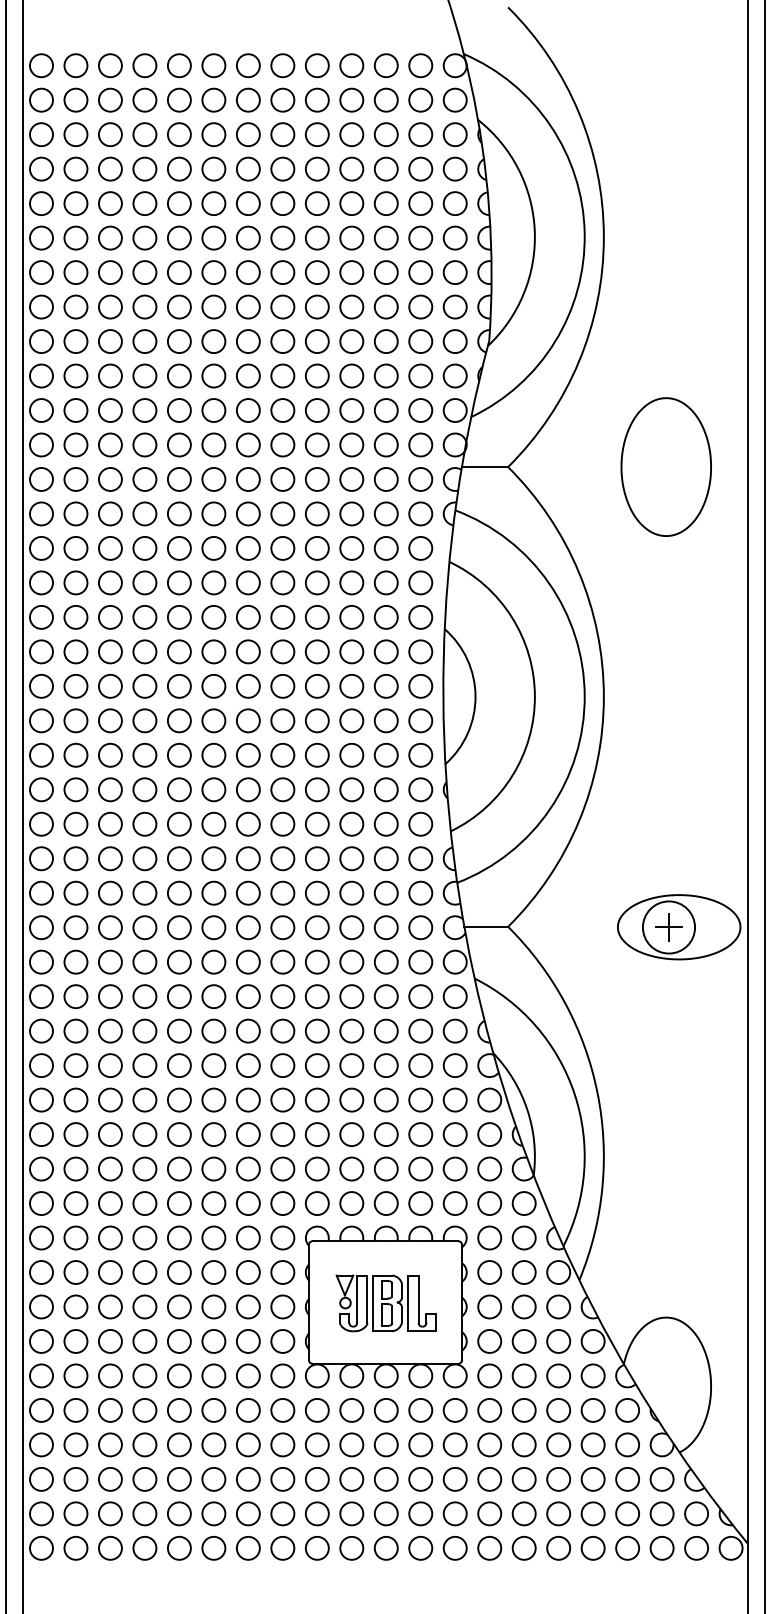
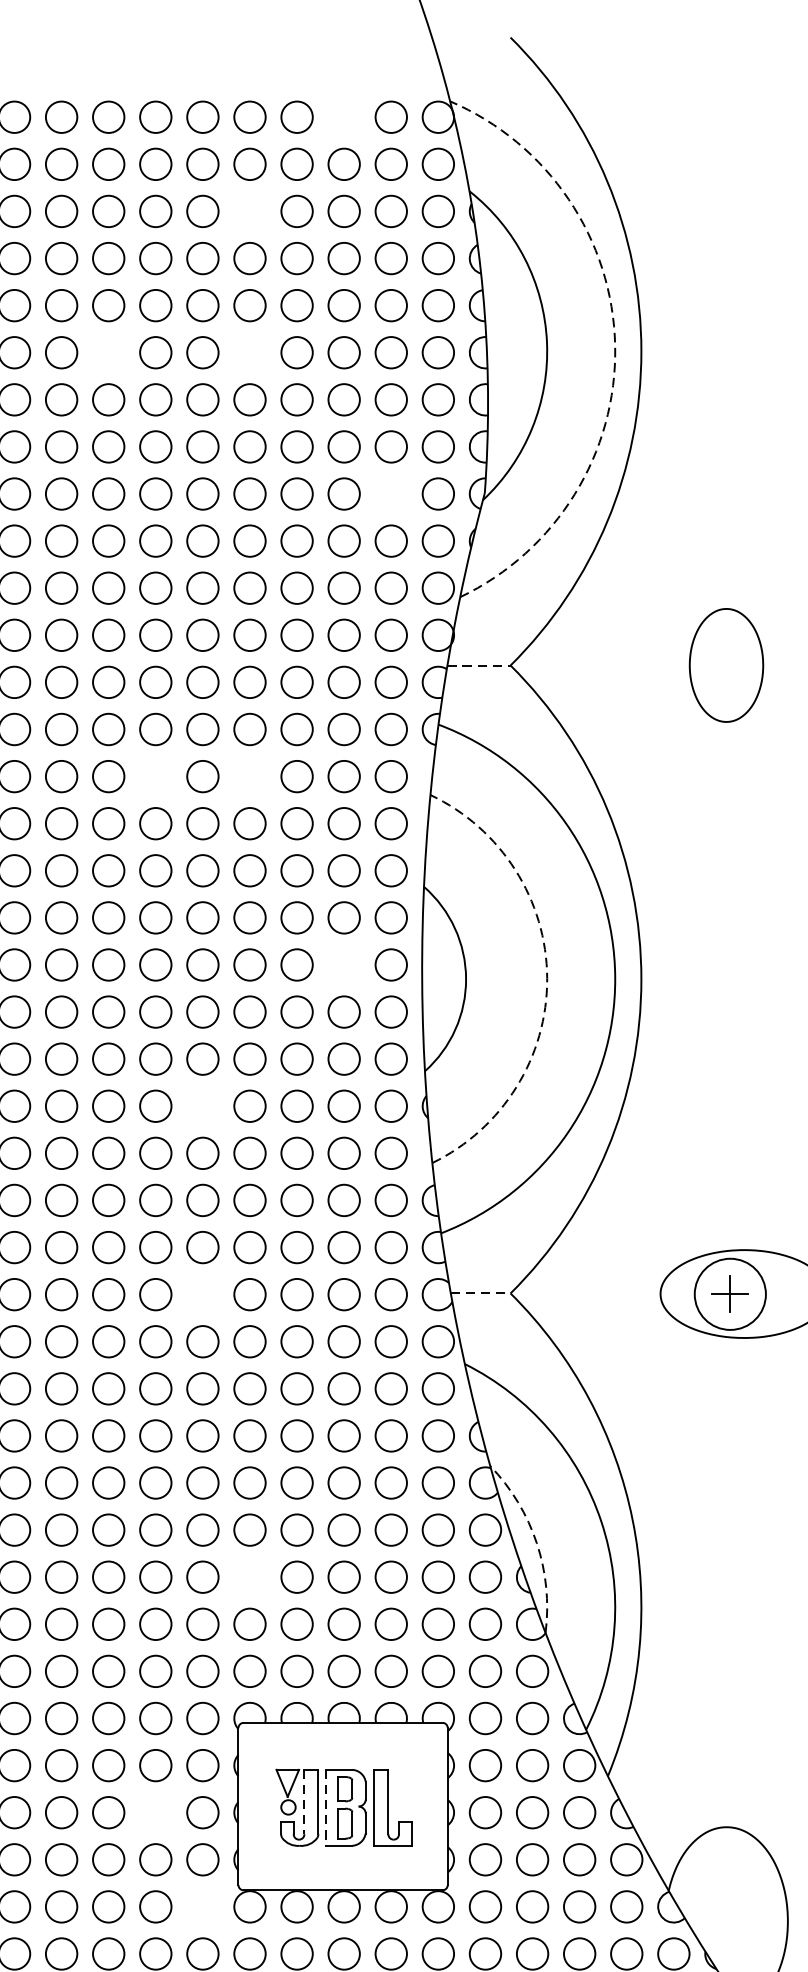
circle: (385, 65) -> (343, 116), removed
circle: (317, 134) -> (250, 211), removed
arc: (584, 233) -> (614, 346), solid -> dashed
circle: (213, 237) -> (108, 351), removed
circle: (317, 237) -> (250, 351), removed
circle: (420, 341) -> (390, 493), removed
part: (665, 466) -> (725, 664), size x0.6
line: (485, 467) -> (479, 666), solid -> dashed
circle: (248, 548) -> (155, 776), removed
circle: (317, 548) -> (250, 776), removed
circle: (385, 686) -> (343, 965), removed
arc: (534, 696) -> (546, 978), solid -> dashed
circle: (282, 789) -> (202, 1105), removed
line: (486, 926) -> (481, 1292), solid -> dashed
circle: (282, 927) -> (202, 1294), removed
arc: (527, 1109) -> (537, 1542), solid -> dashed
circle: (317, 1134) -> (250, 1577), removed
line: (357, 1299) -> (304, 1802), solid -> dashed
line: (372, 1303) -> (325, 1807), solid -> dashed
circle: (248, 1306) -> (155, 1812), removed
circle: (282, 1375) -> (202, 1906), removed

